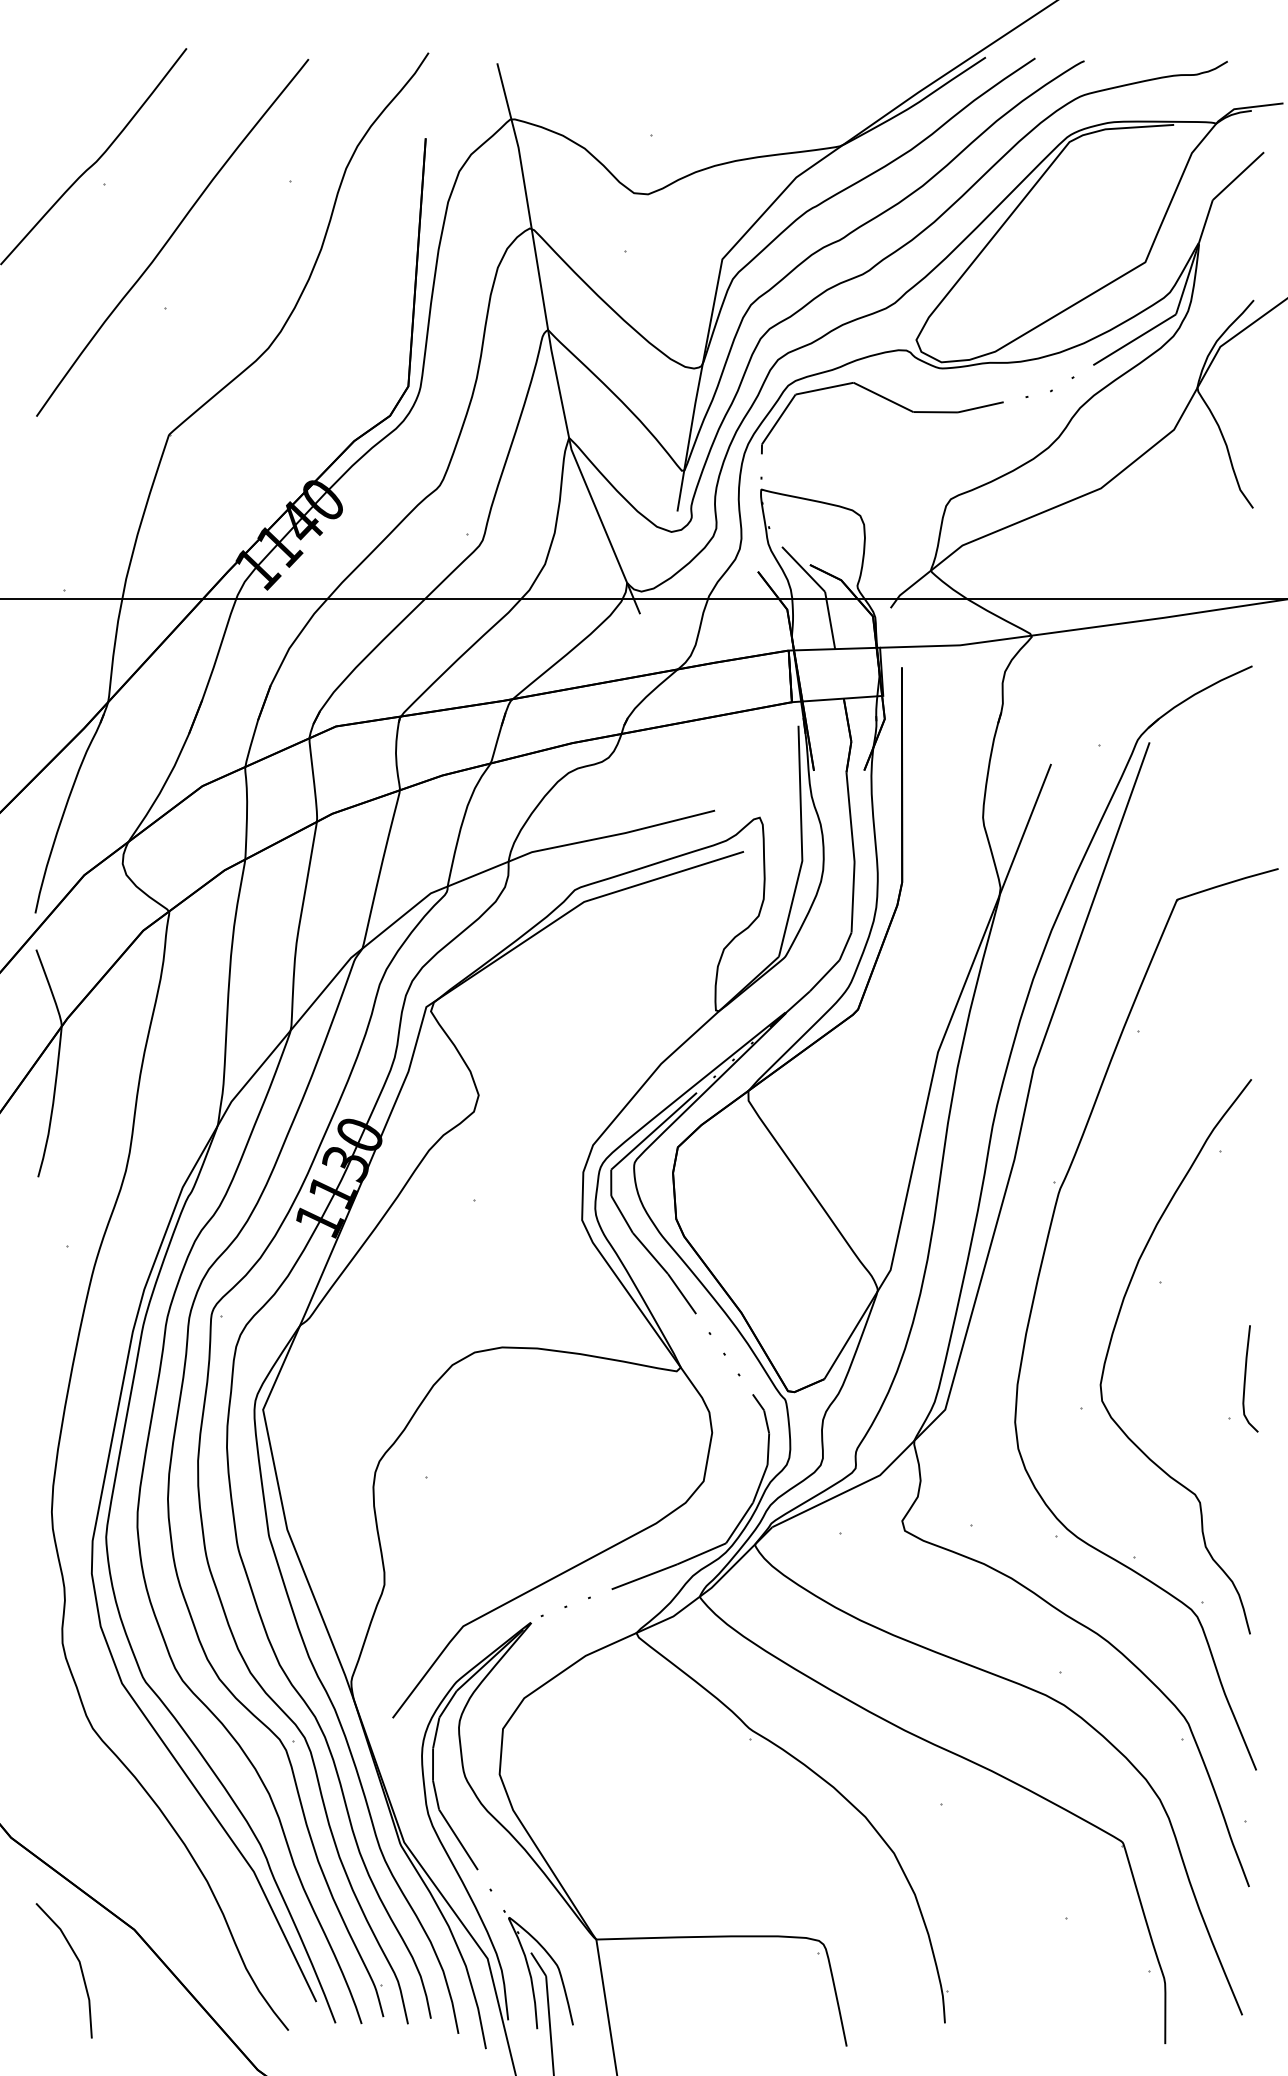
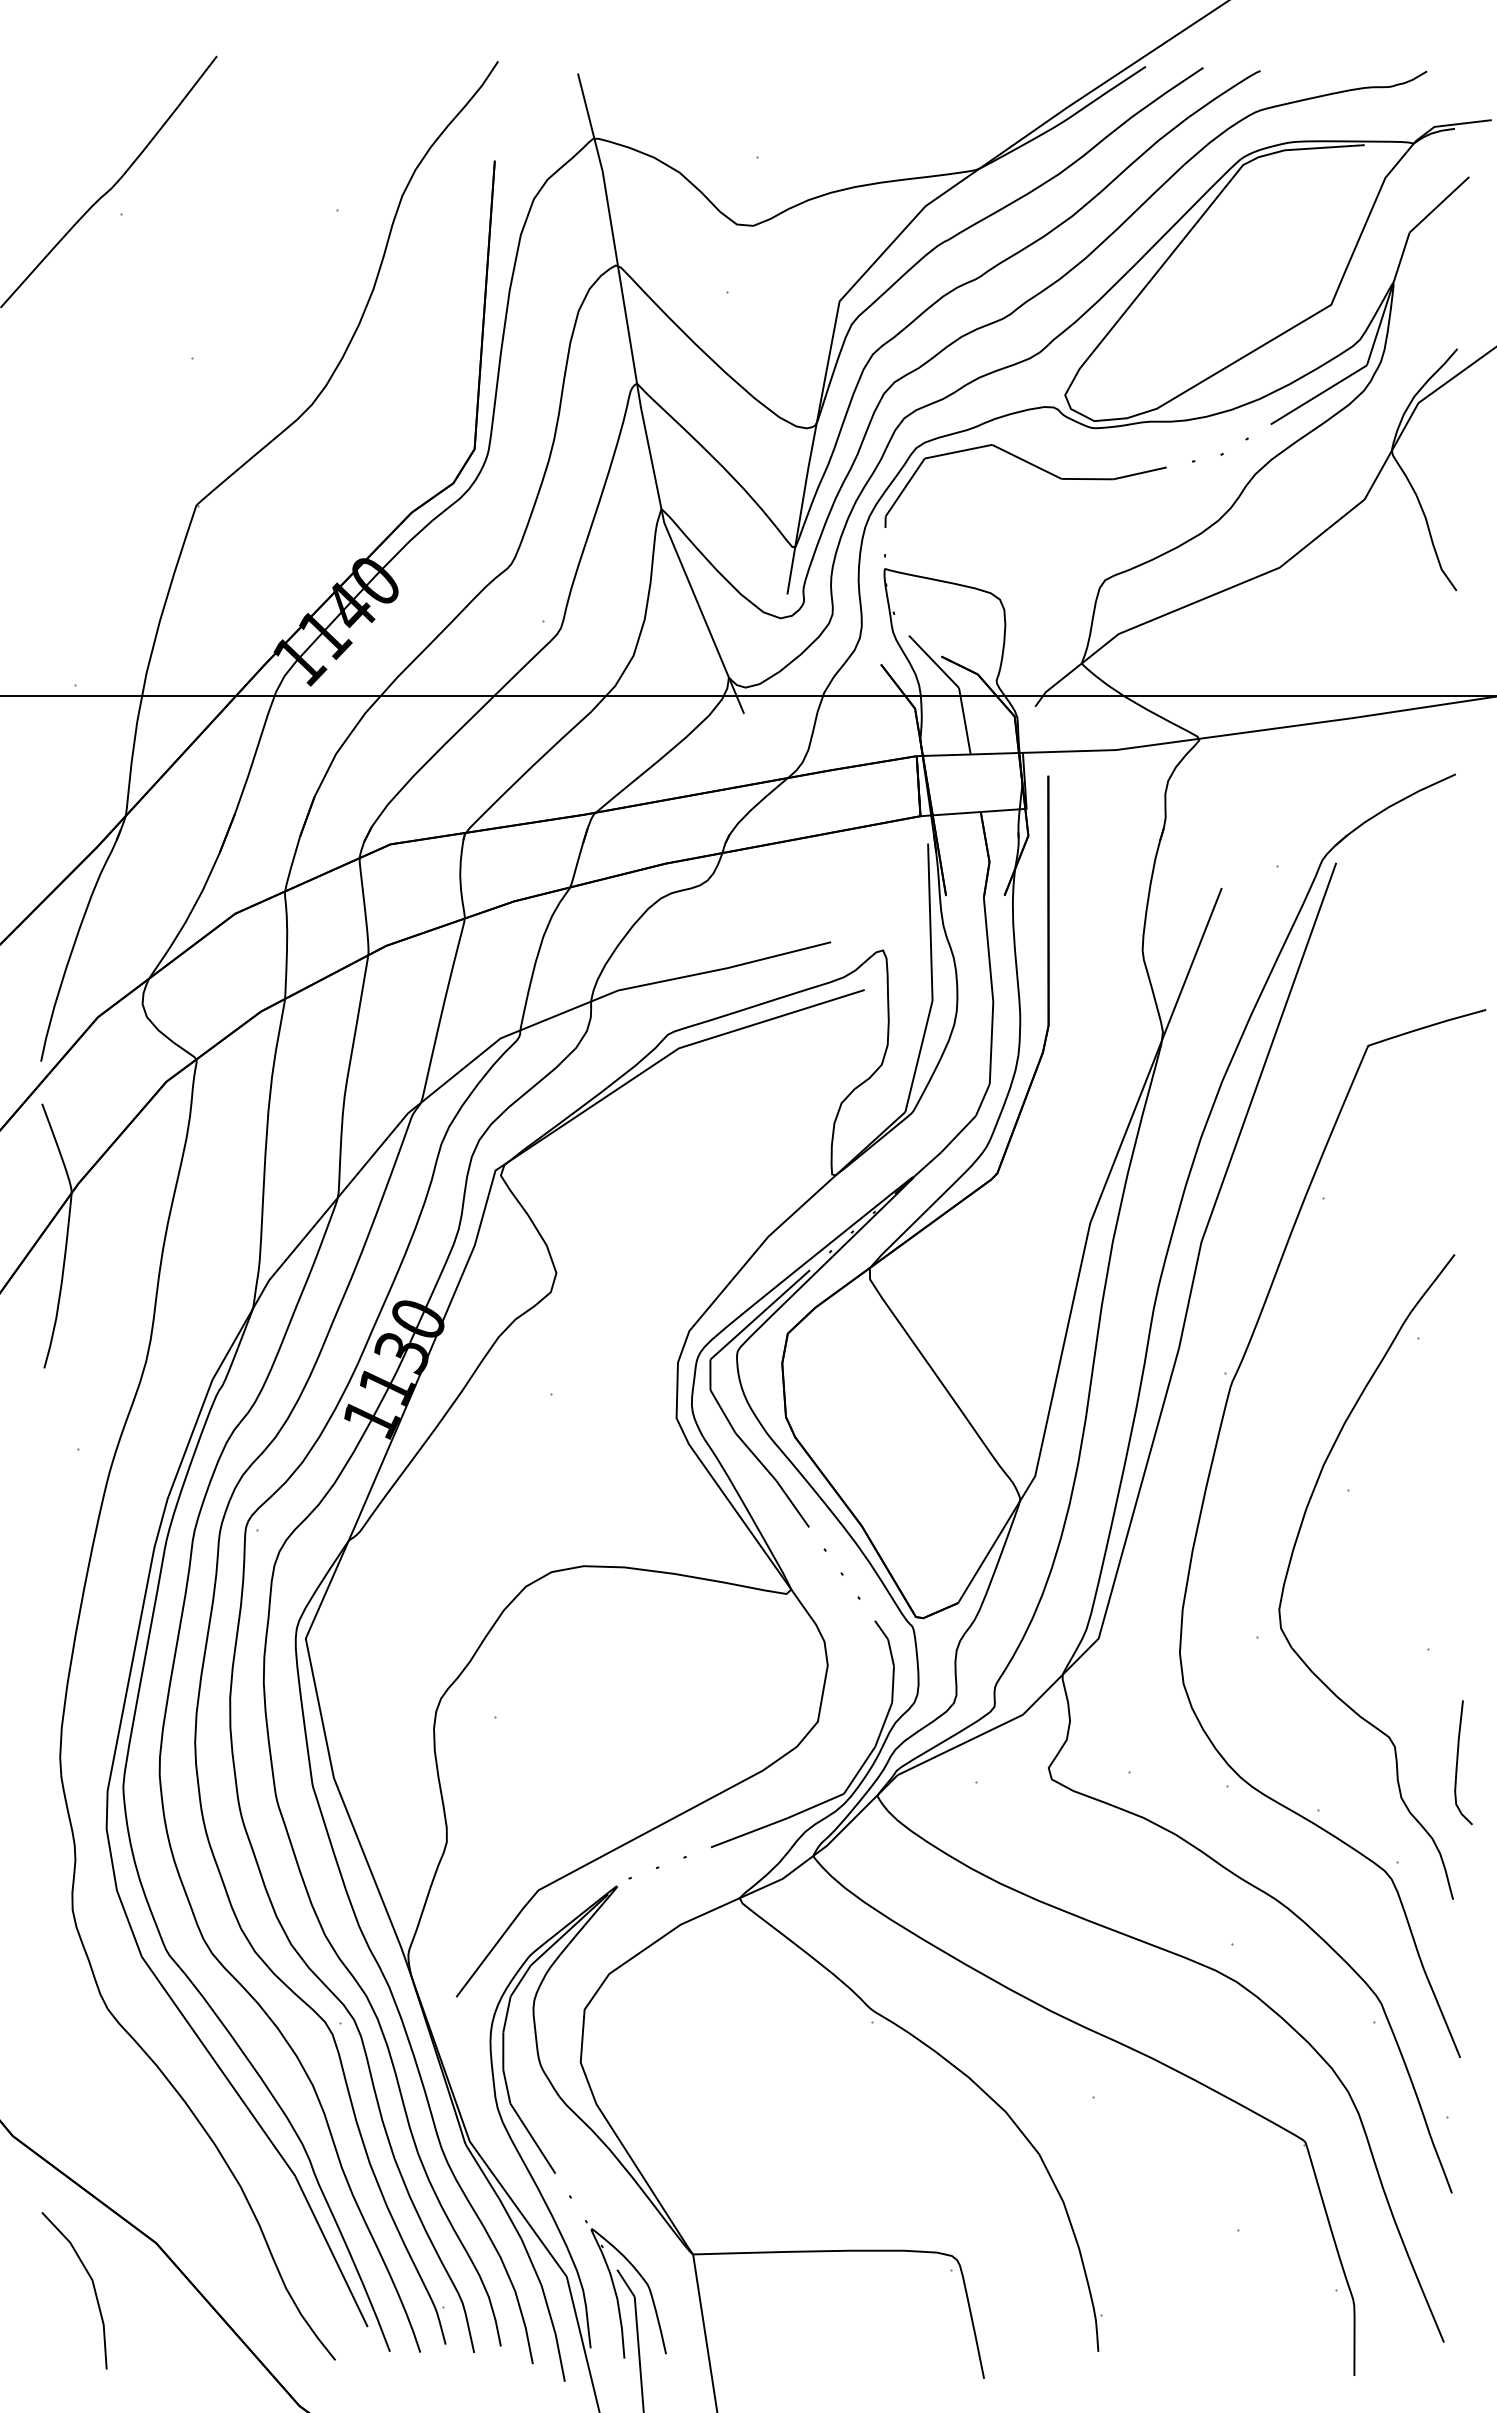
curve: (171, 237) -> (199, 275), removed
curve: (1246, 1377) -> (1458, 1761), moved

